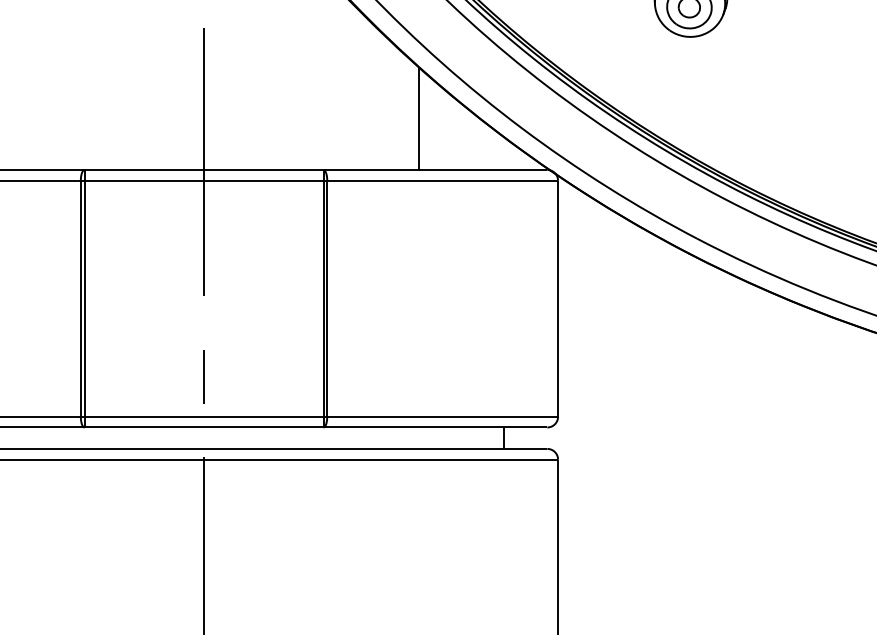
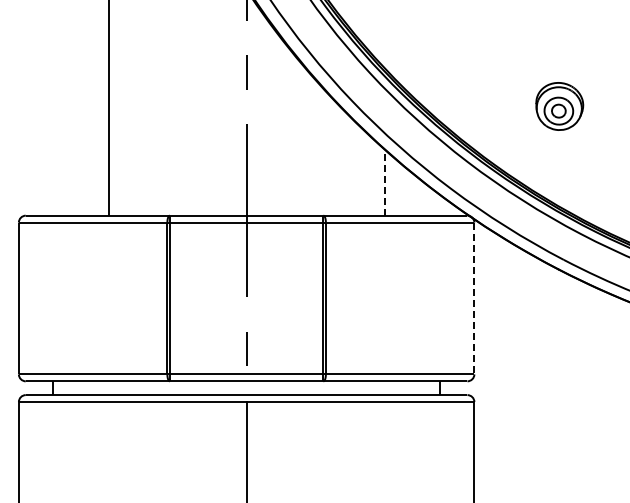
line: (418, 116) -> (384, 181), solid -> dashed
line: (558, 298) -> (474, 298), solid -> dashed

